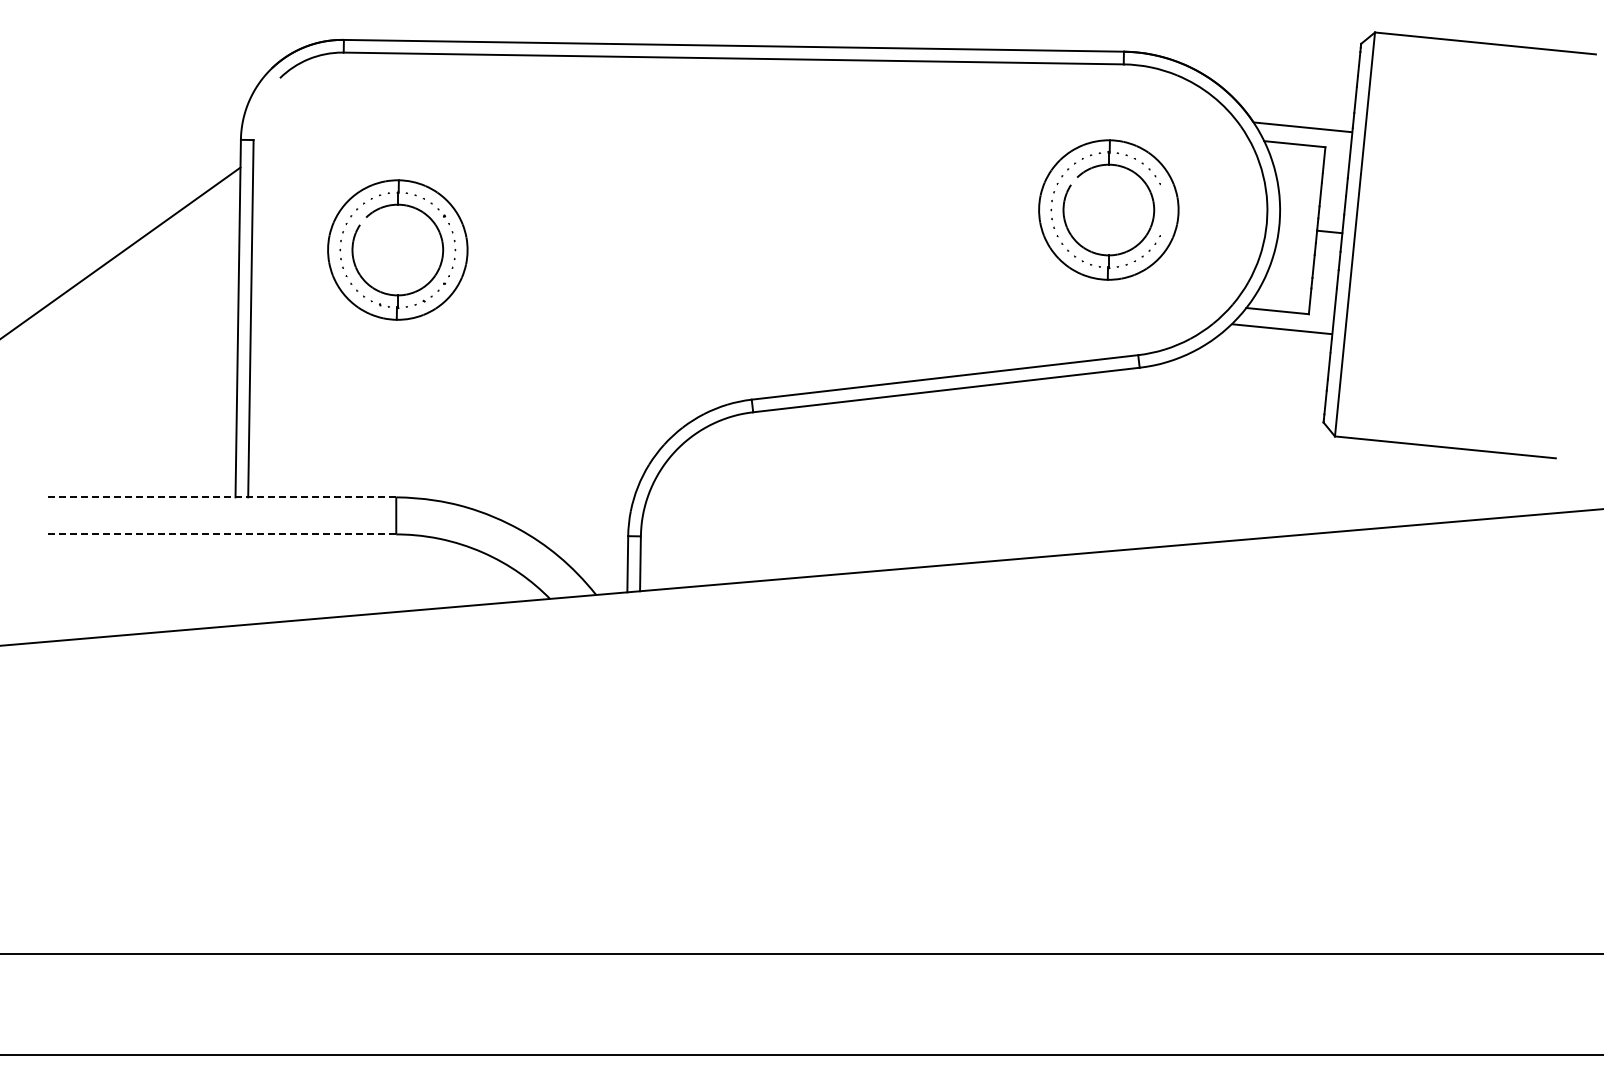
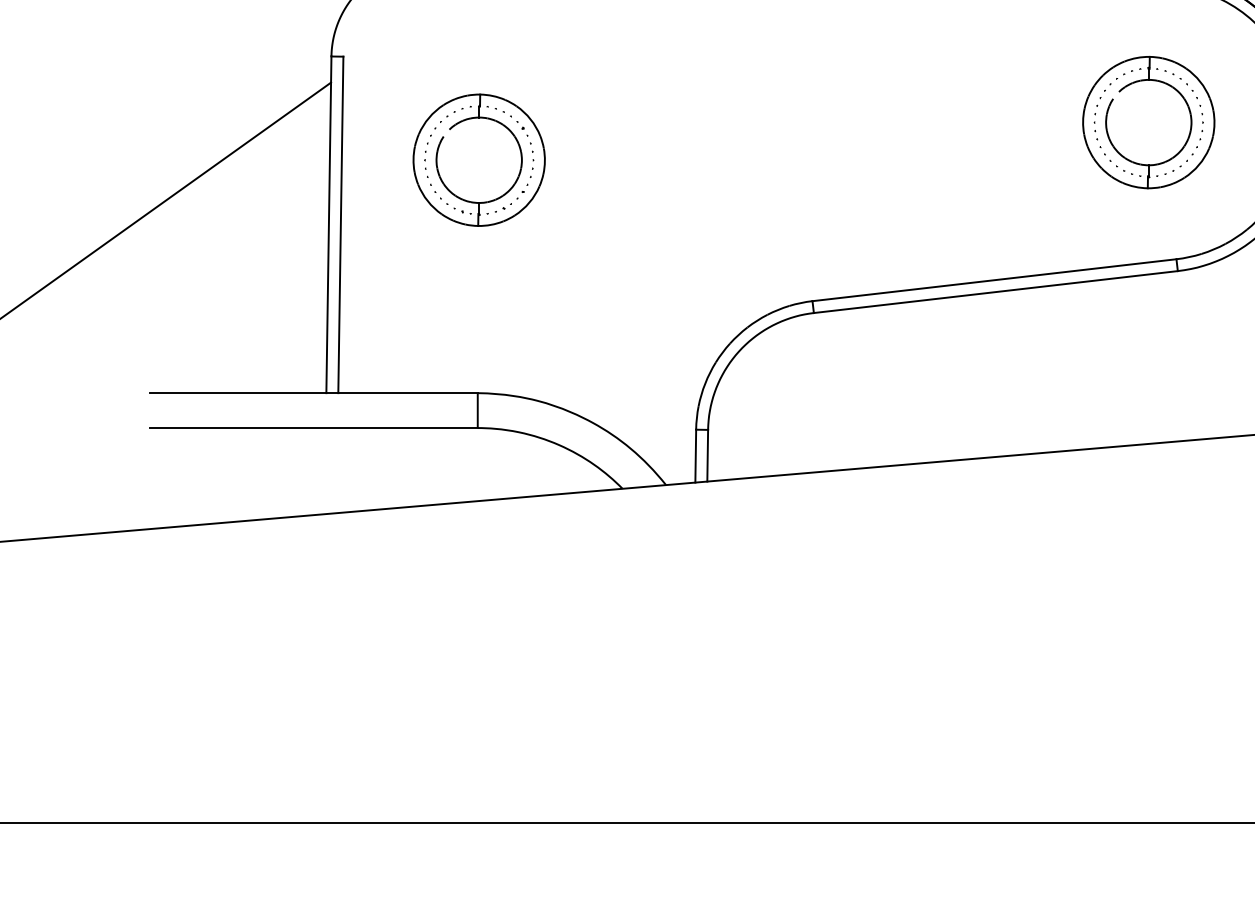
part: (1164, 209) -> (1201, 122), added
line: (222, 497) -> (314, 393), dashed -> solid
line: (221, 534) -> (313, 428), dashed -> solid

